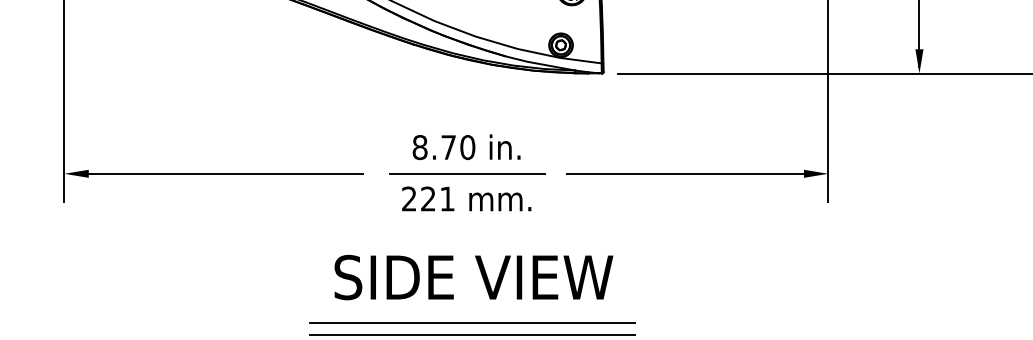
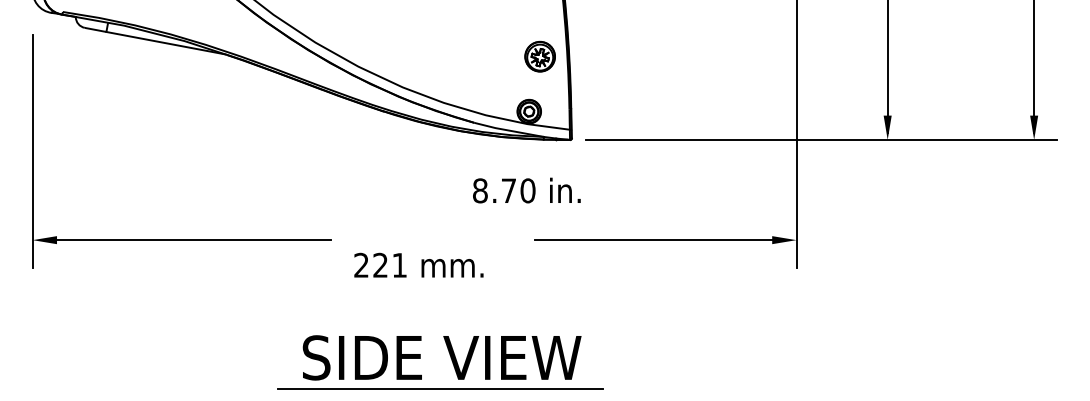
text: (466, 147) -> (526, 190), moved
line: (467, 173) -> (435, 239), removed
text: (466, 198) -> (418, 264), moved
text: (473, 277) -> (441, 357), moved

